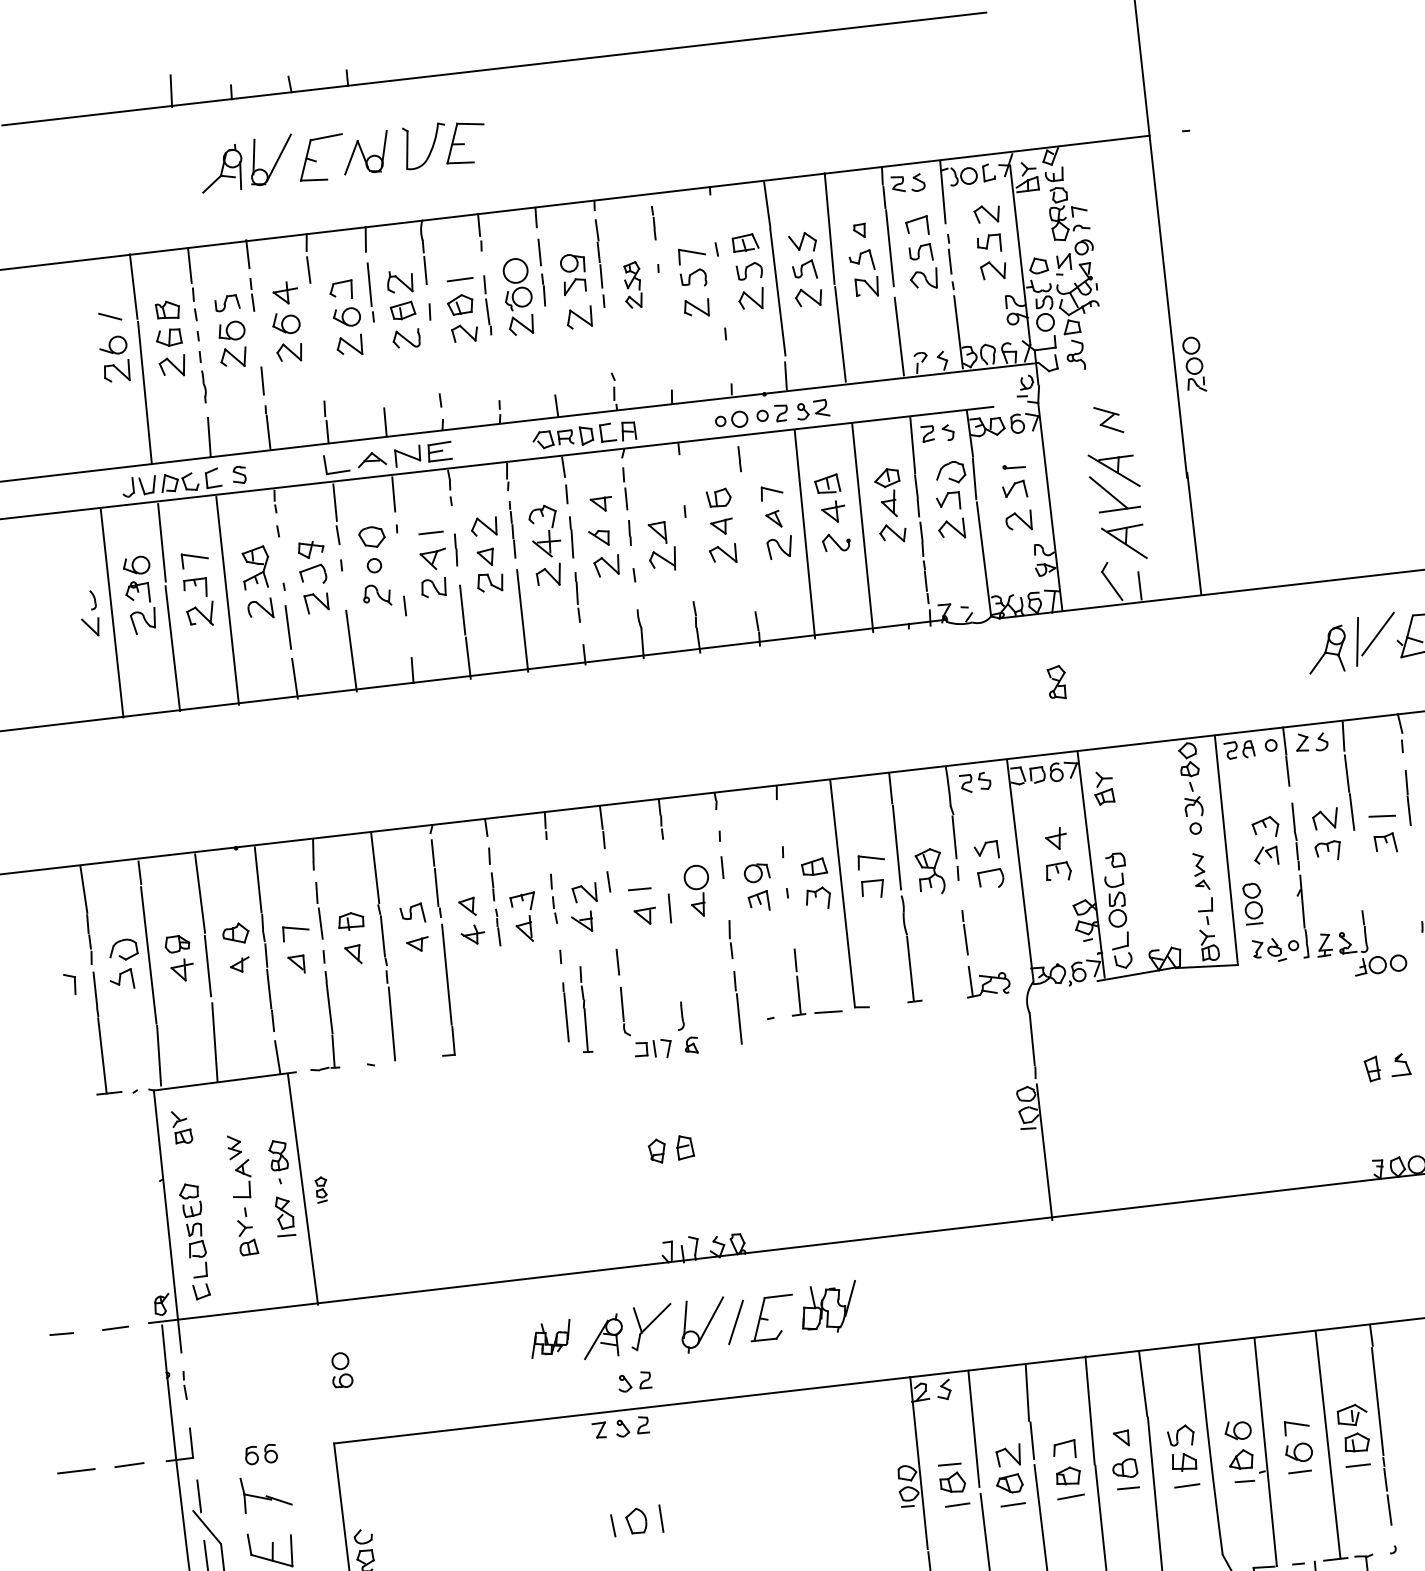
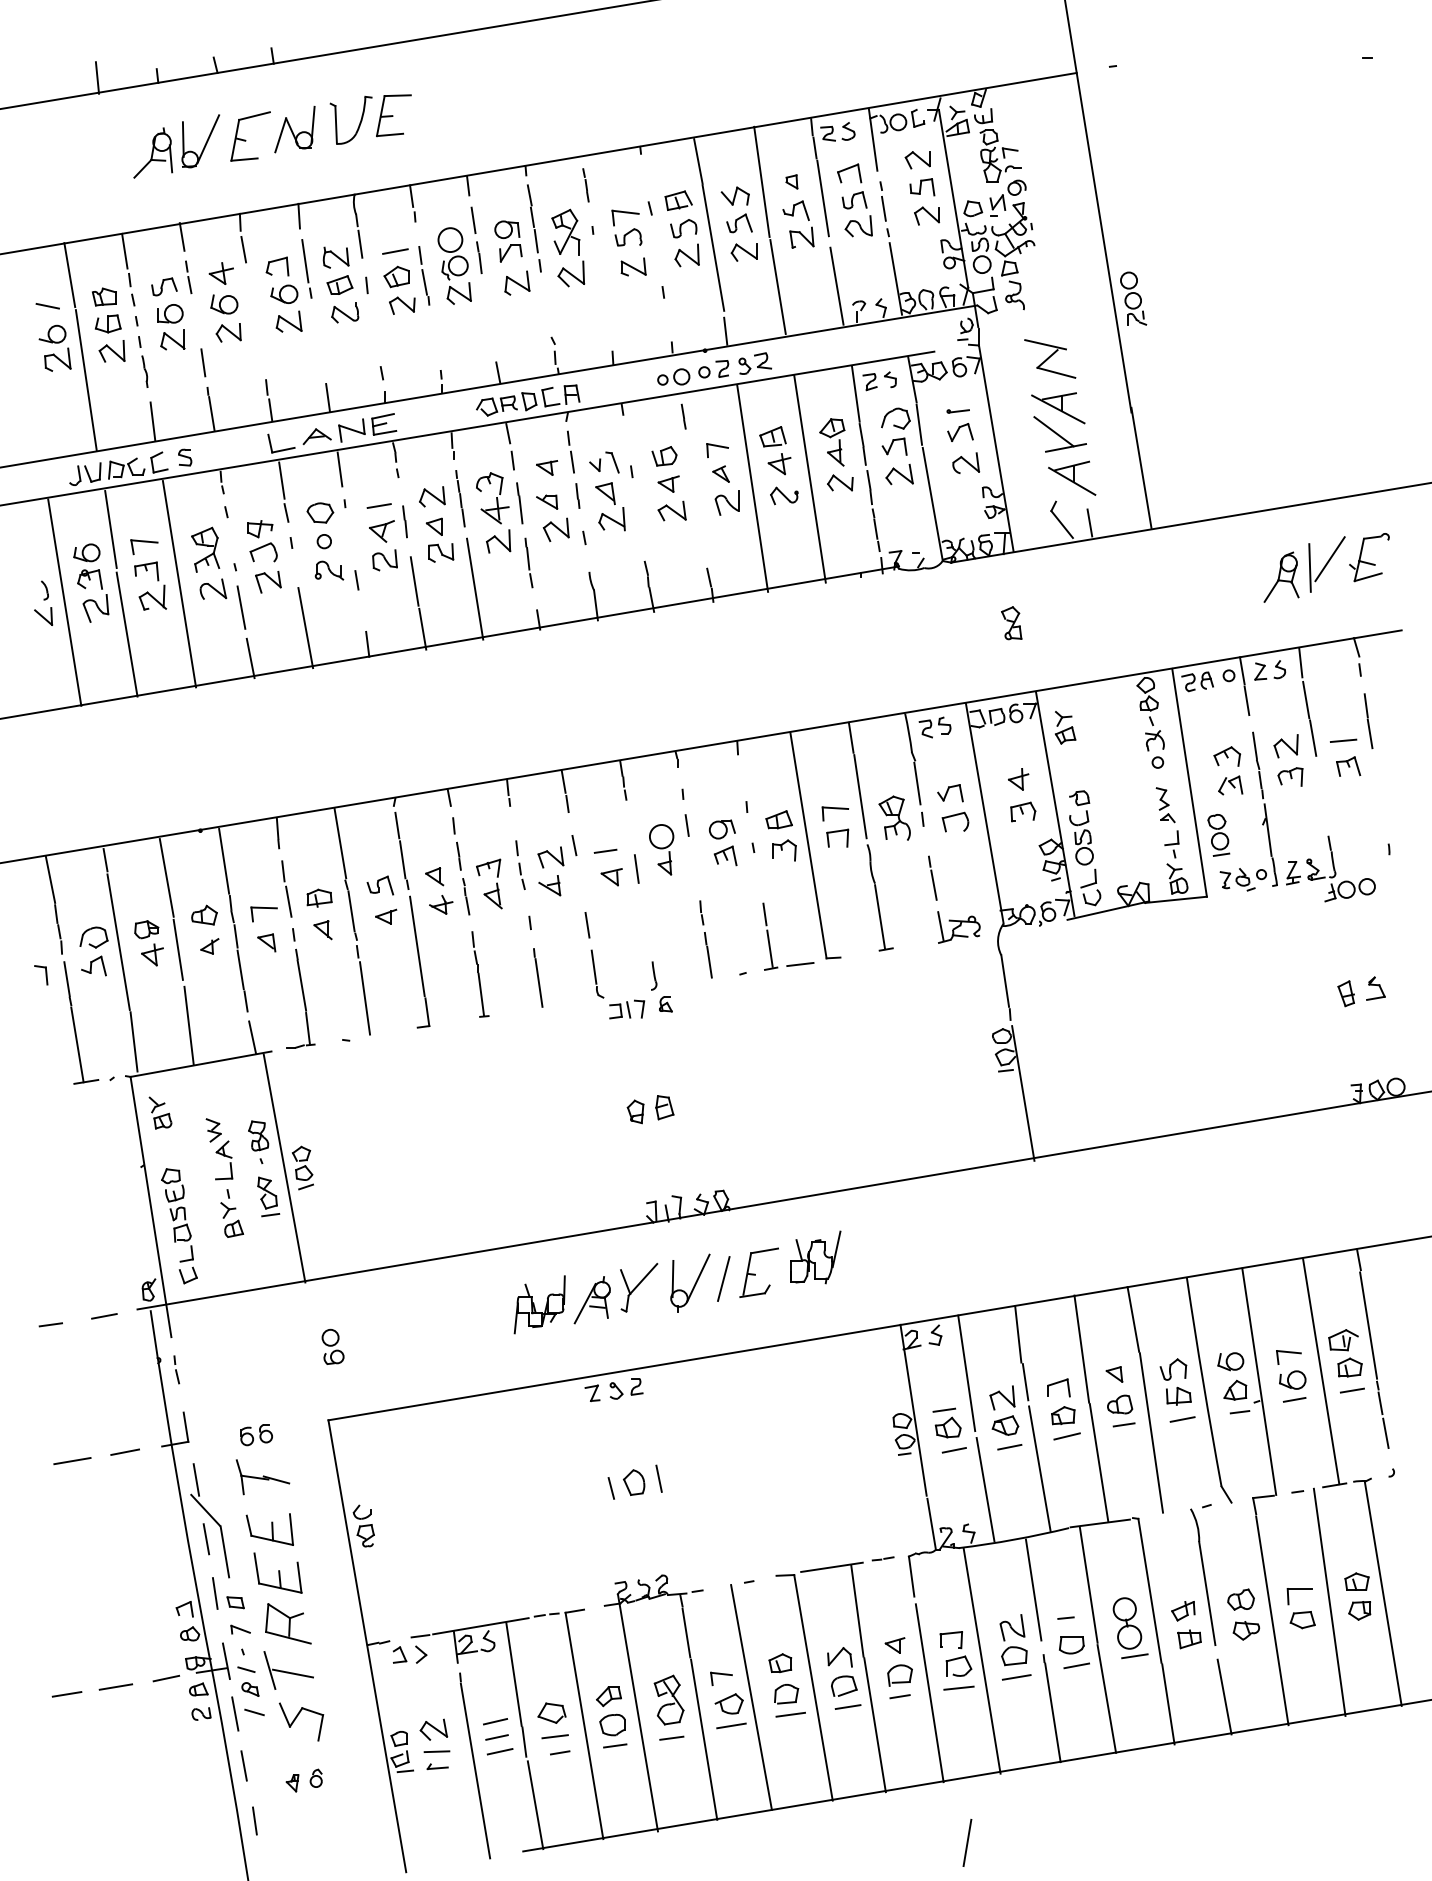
part: (633, 284) -> (568, 247), size x1.67
part: (1108, 419) -> (1050, 358), size x1.67
part: (658, 500) -> (604, 462), added
part: (735, 982) -> (705, 939), size x0.62
part: (586, 1009) -> (480, 974), moved
part: (320, 1189) -> (302, 1167), size x1.67
part: (550, 1338) -> (539, 1304), size x1.43
part: (635, 1381) -> (626, 1343), removed

